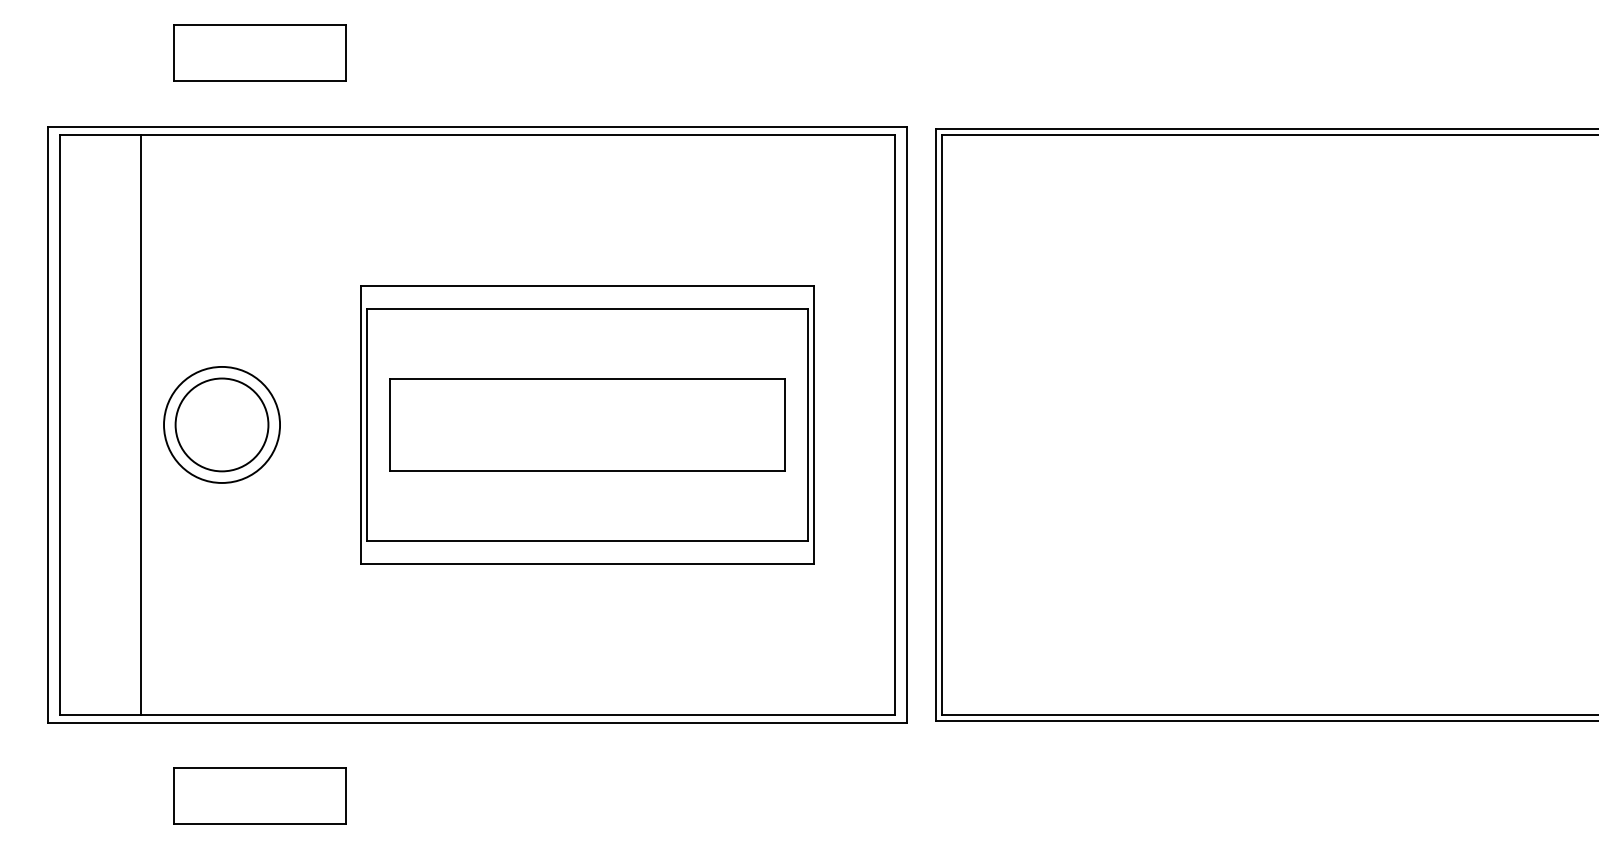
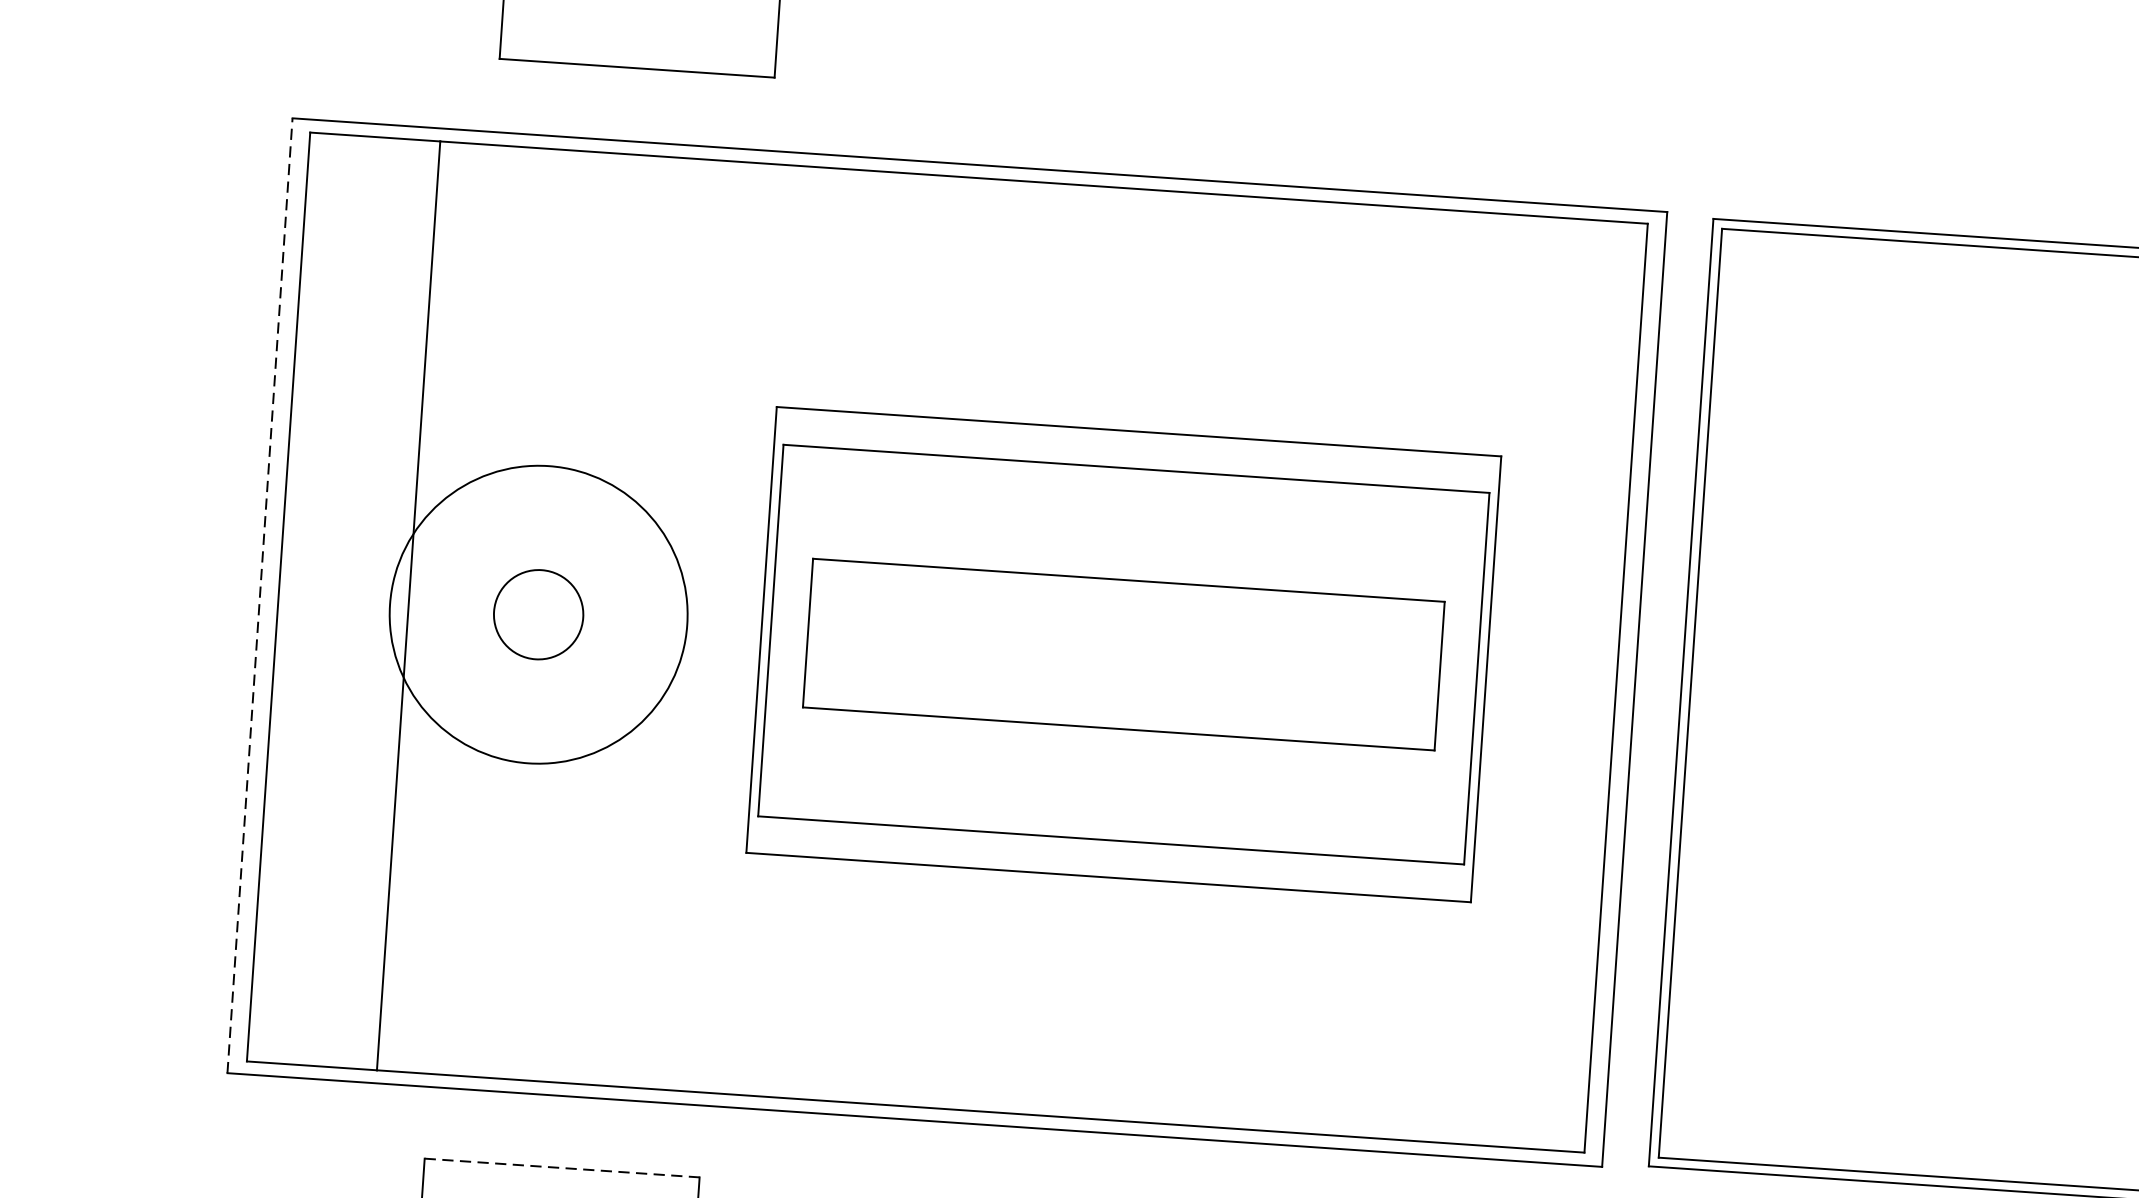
line: (47, 424) -> (259, 594), solid -> dashed
circle: (221, 424) -> (537, 613), size x0.6
circle: (222, 424) -> (539, 614), size x1.6
line: (260, 768) -> (562, 1168), solid -> dashed

